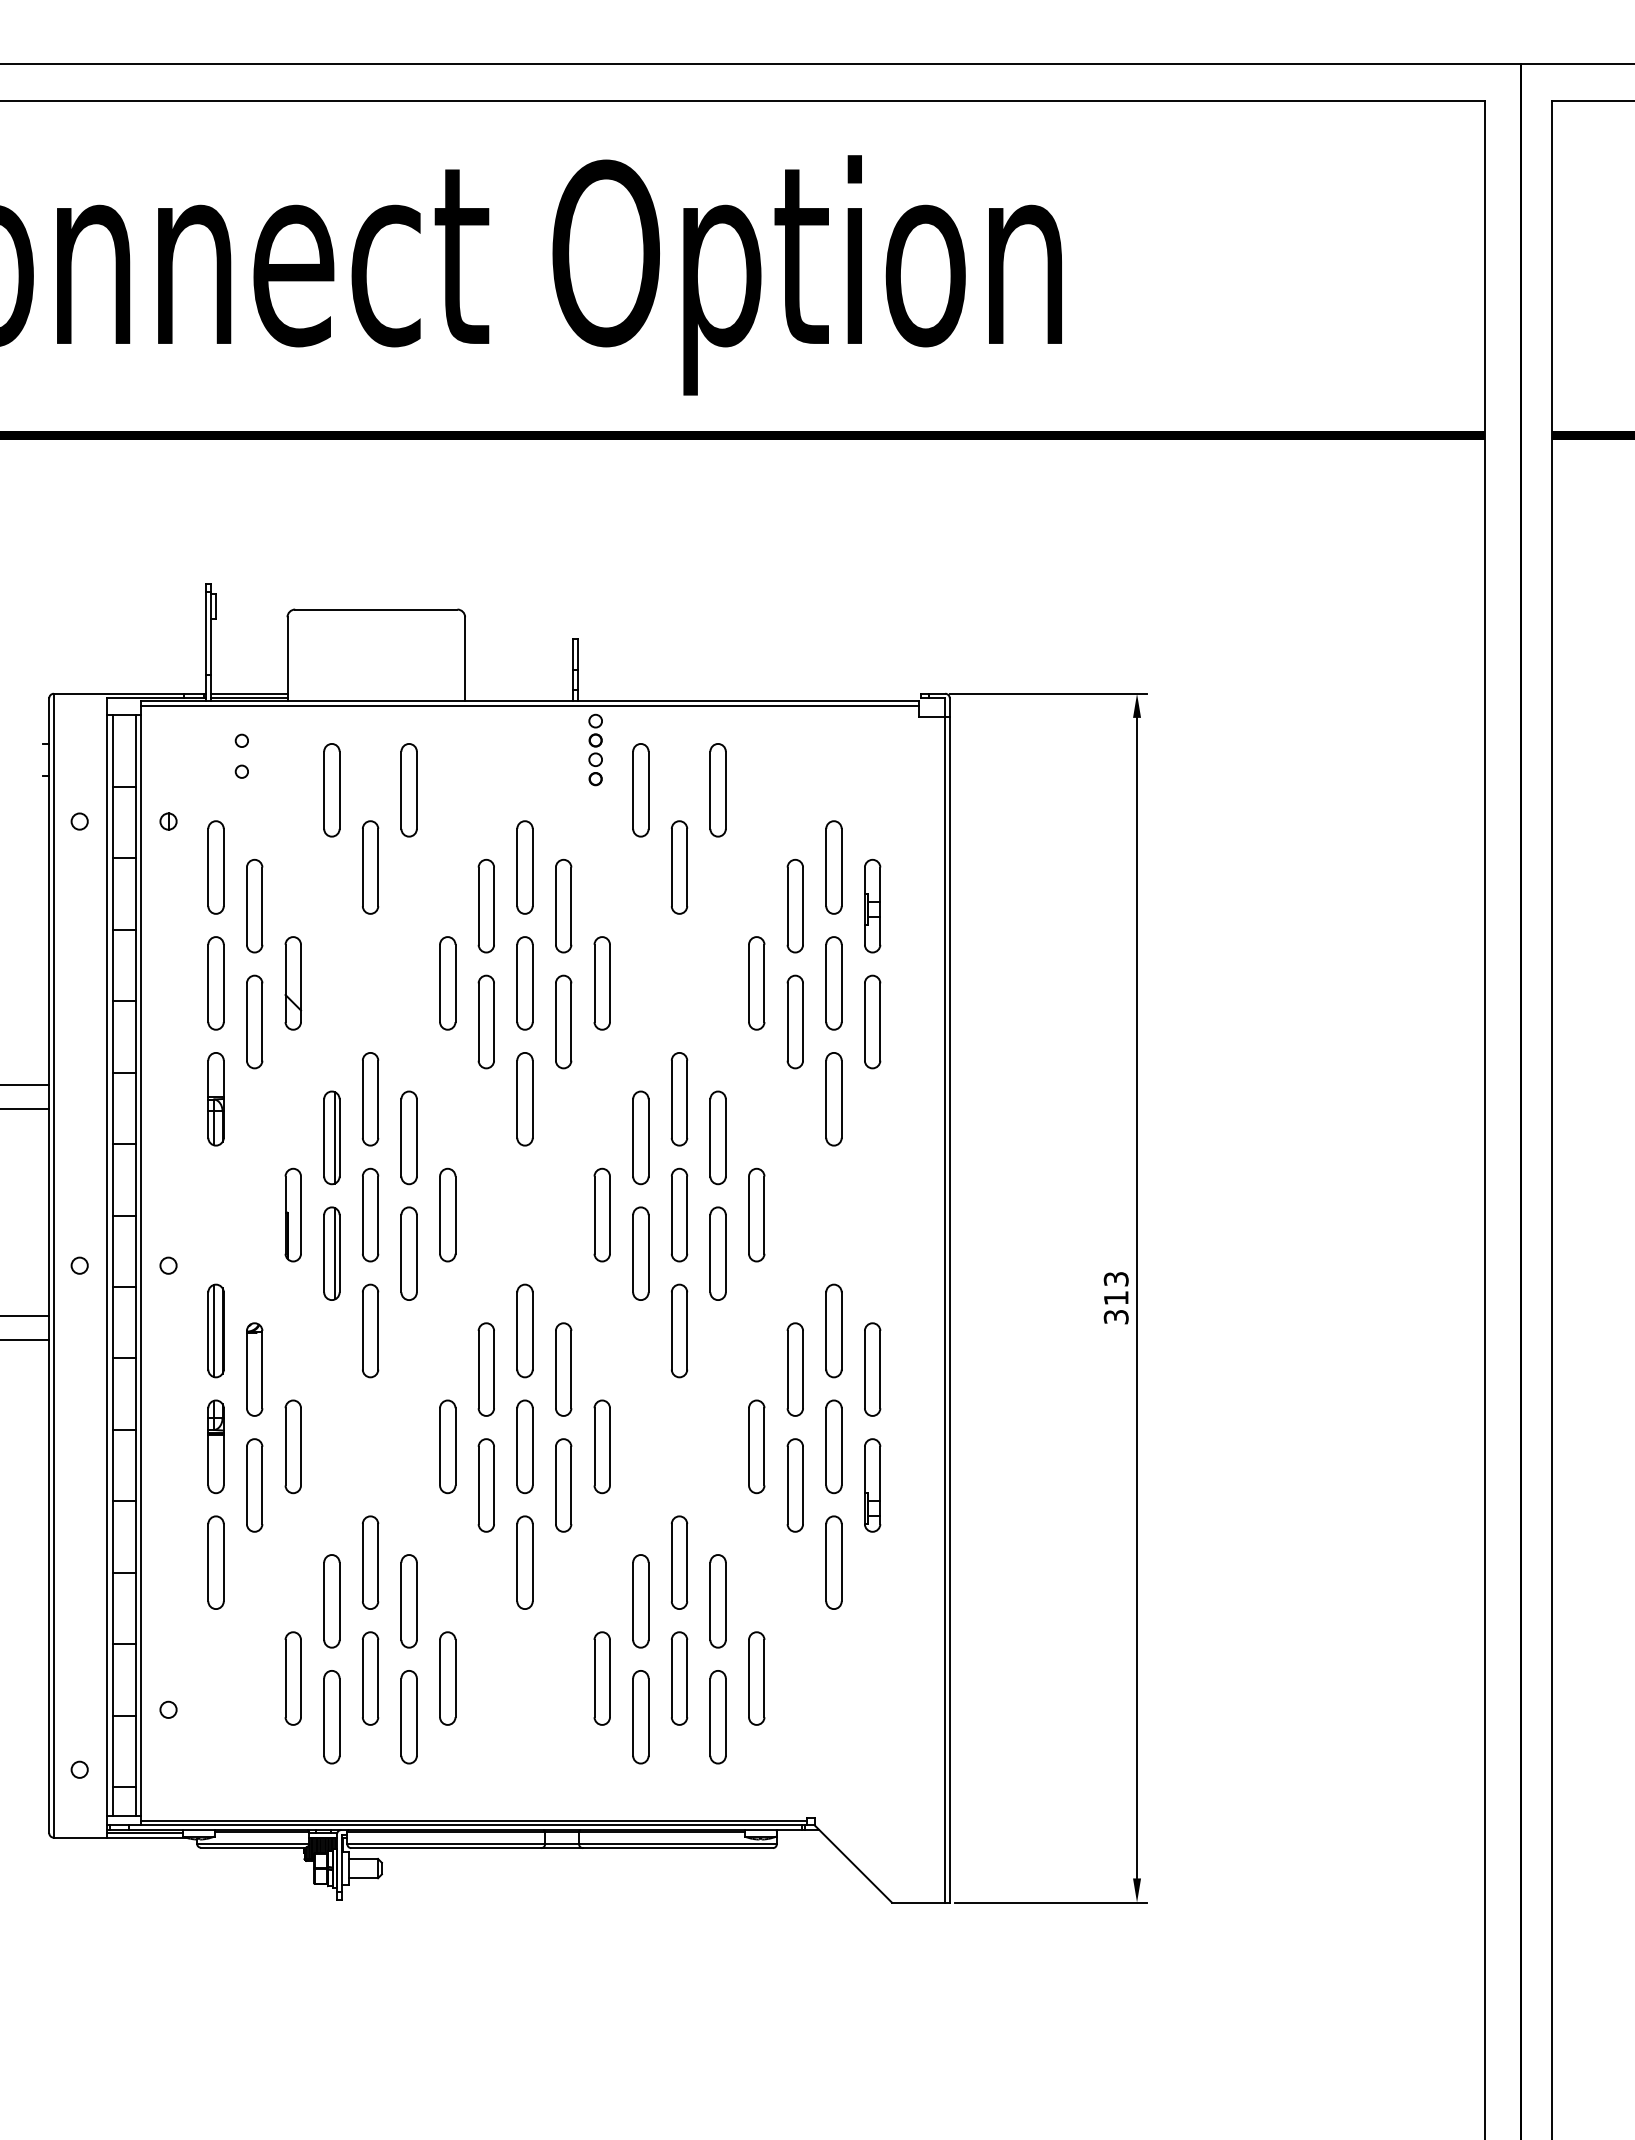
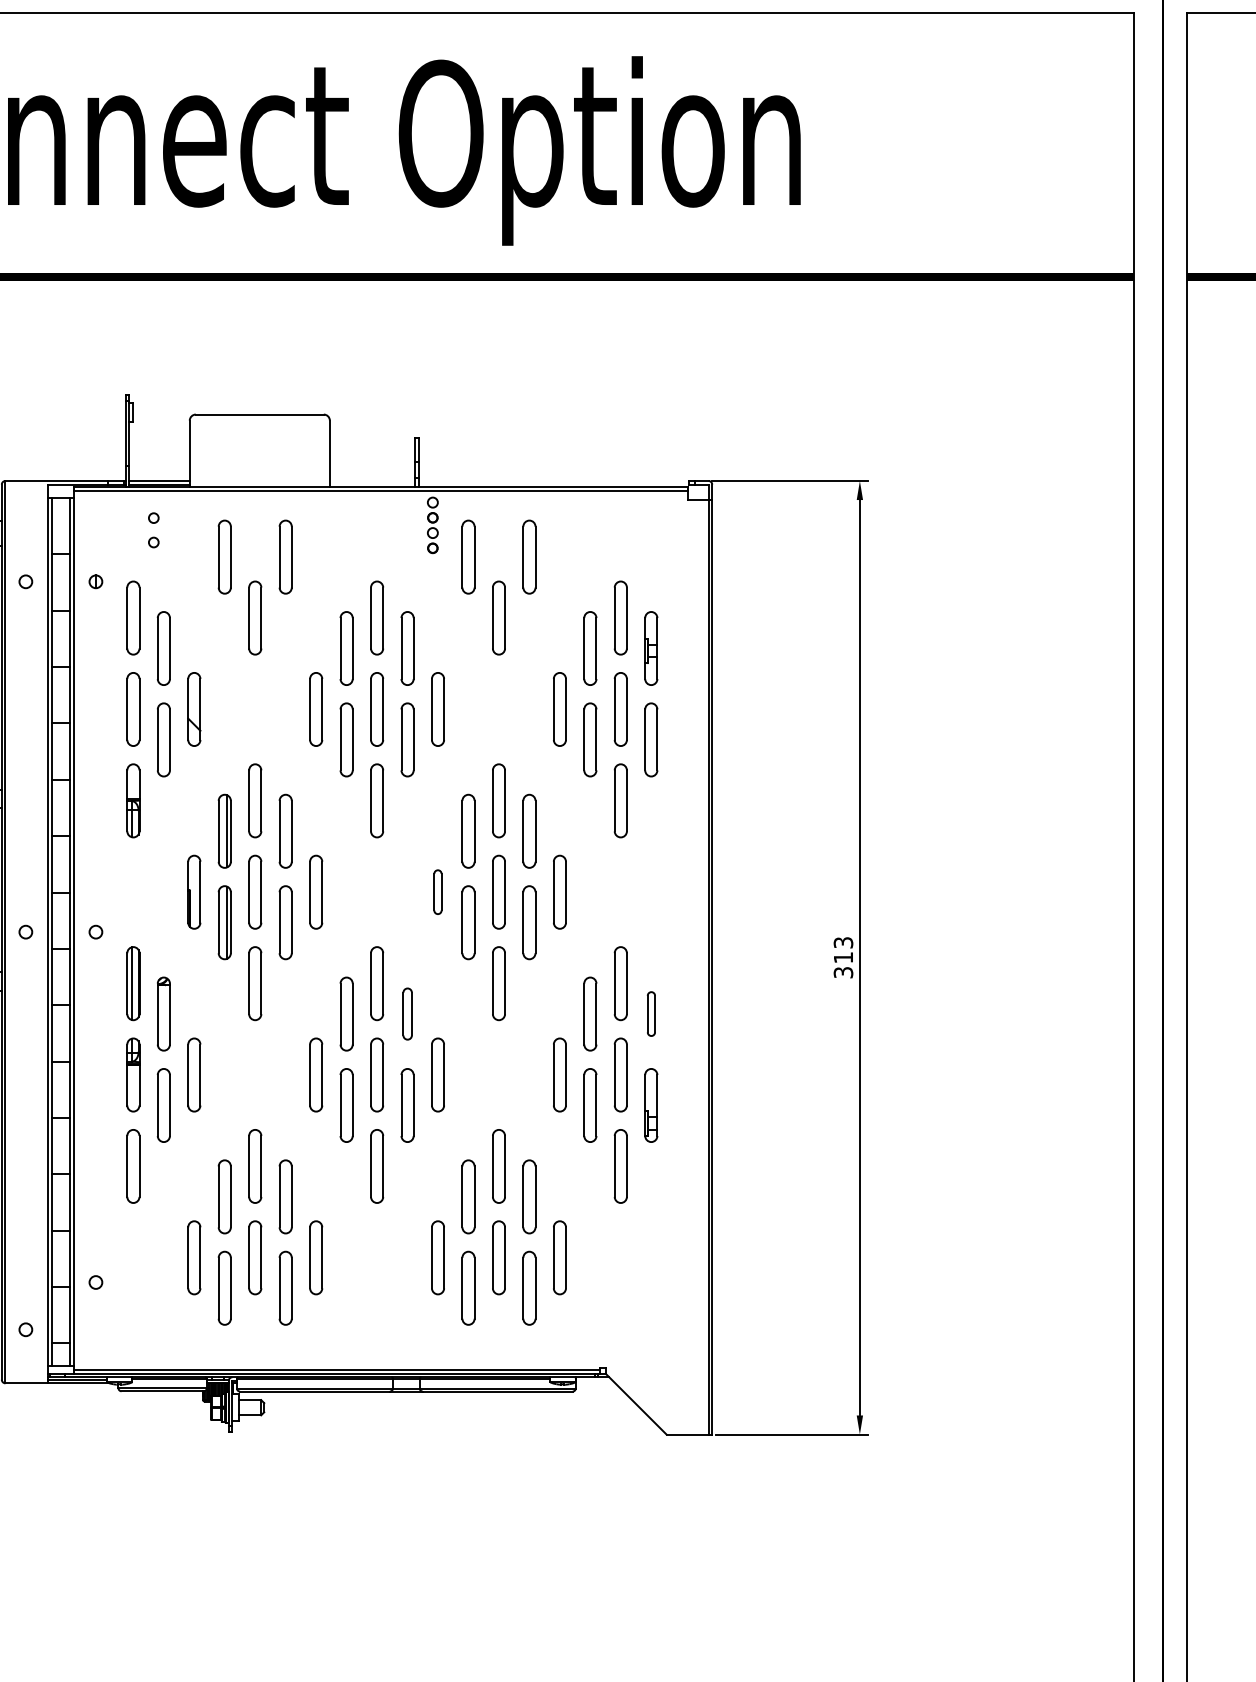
part: (601, 1214) -> (437, 891), size x0.6
part: (563, 1369) -> (407, 1014), size x0.7
part: (872, 1369) -> (651, 1014), size x0.6

